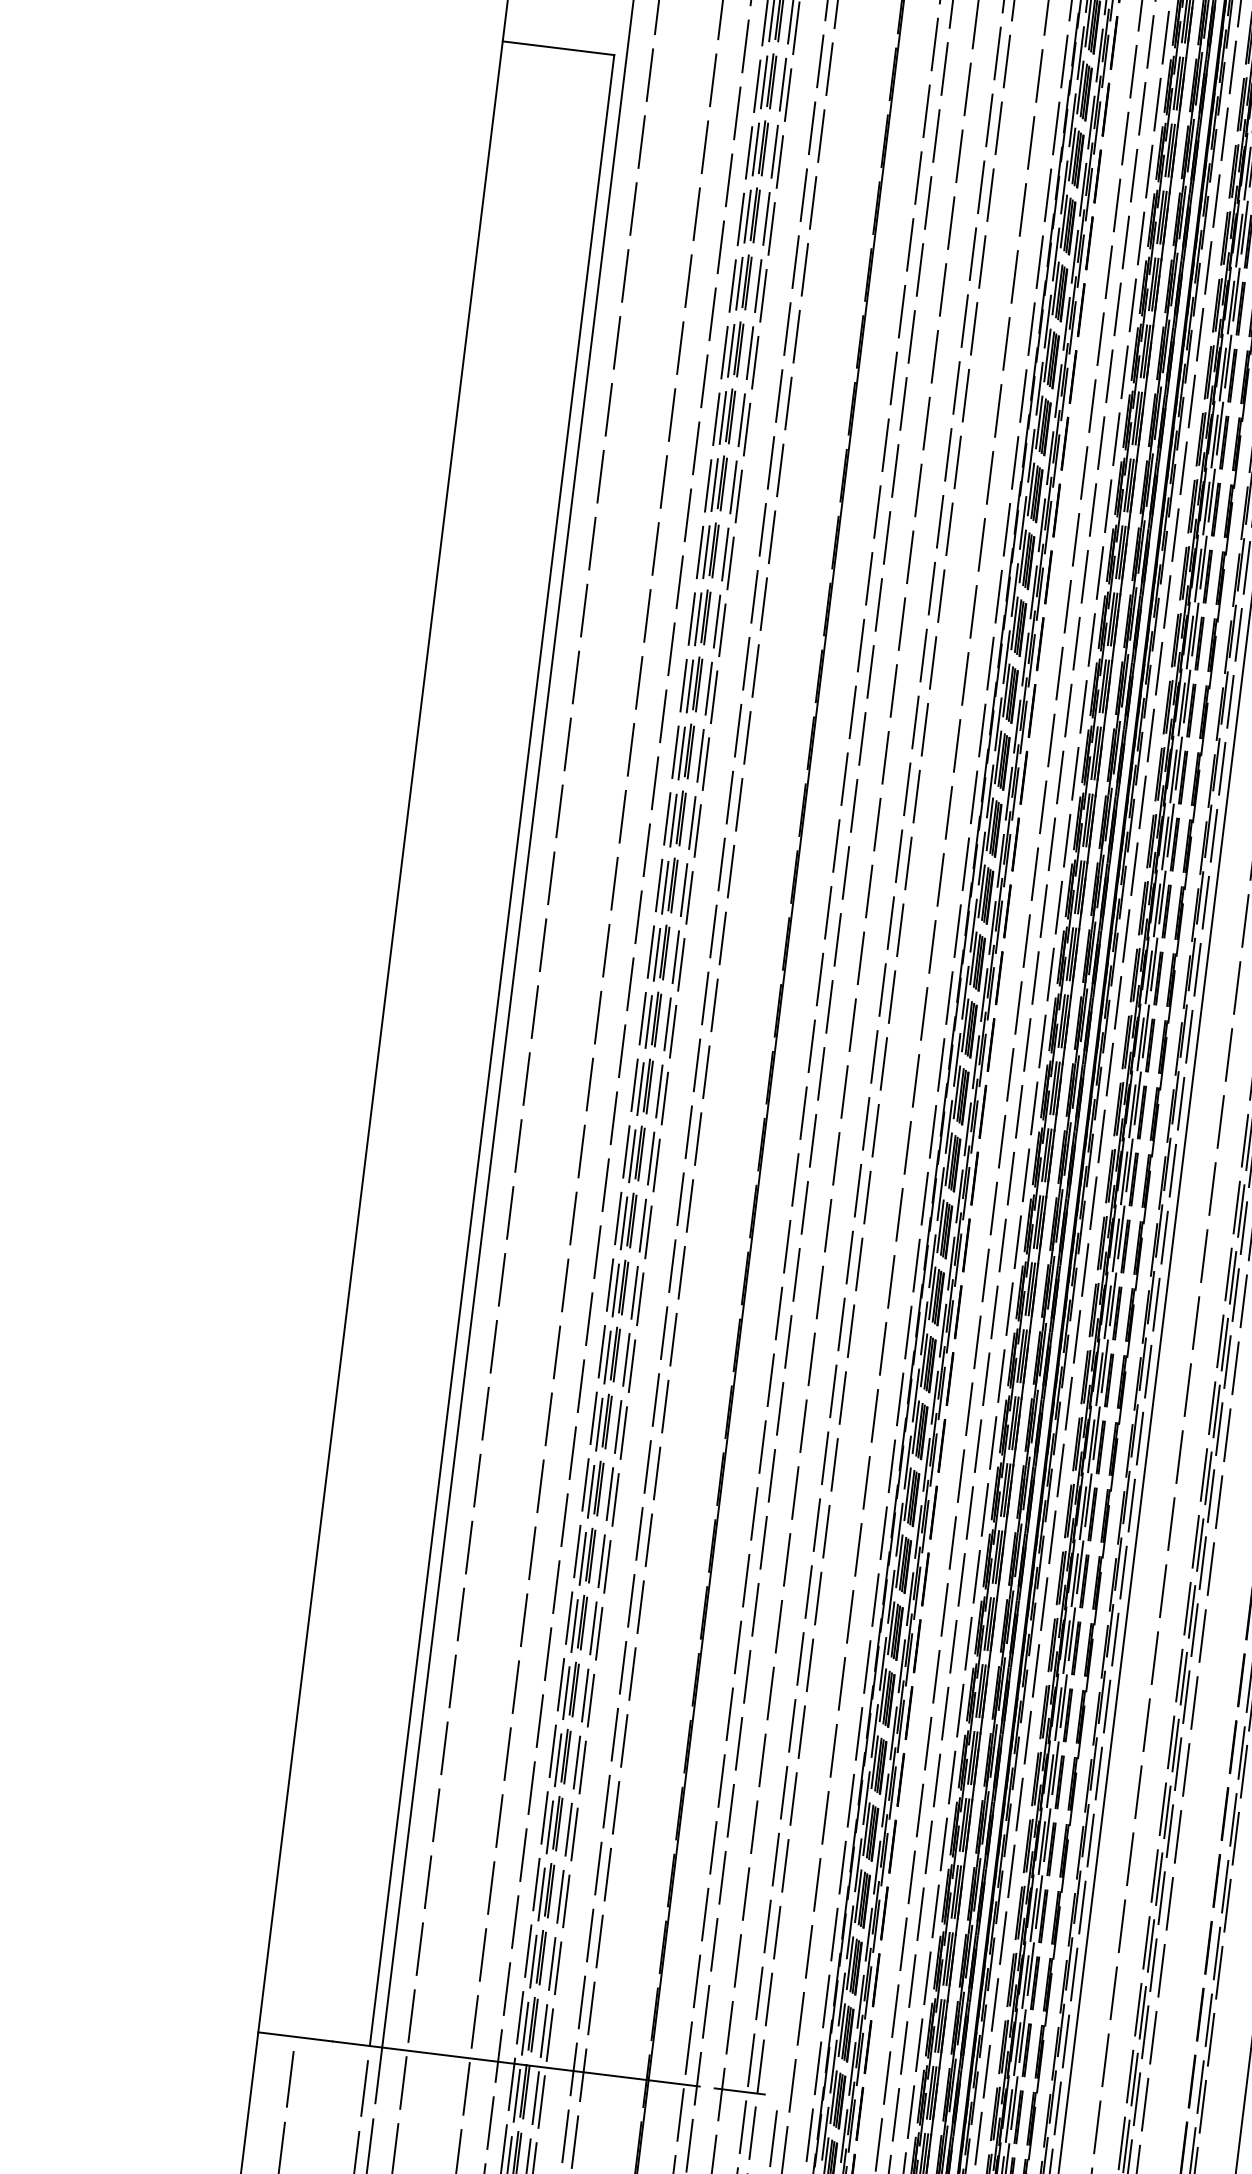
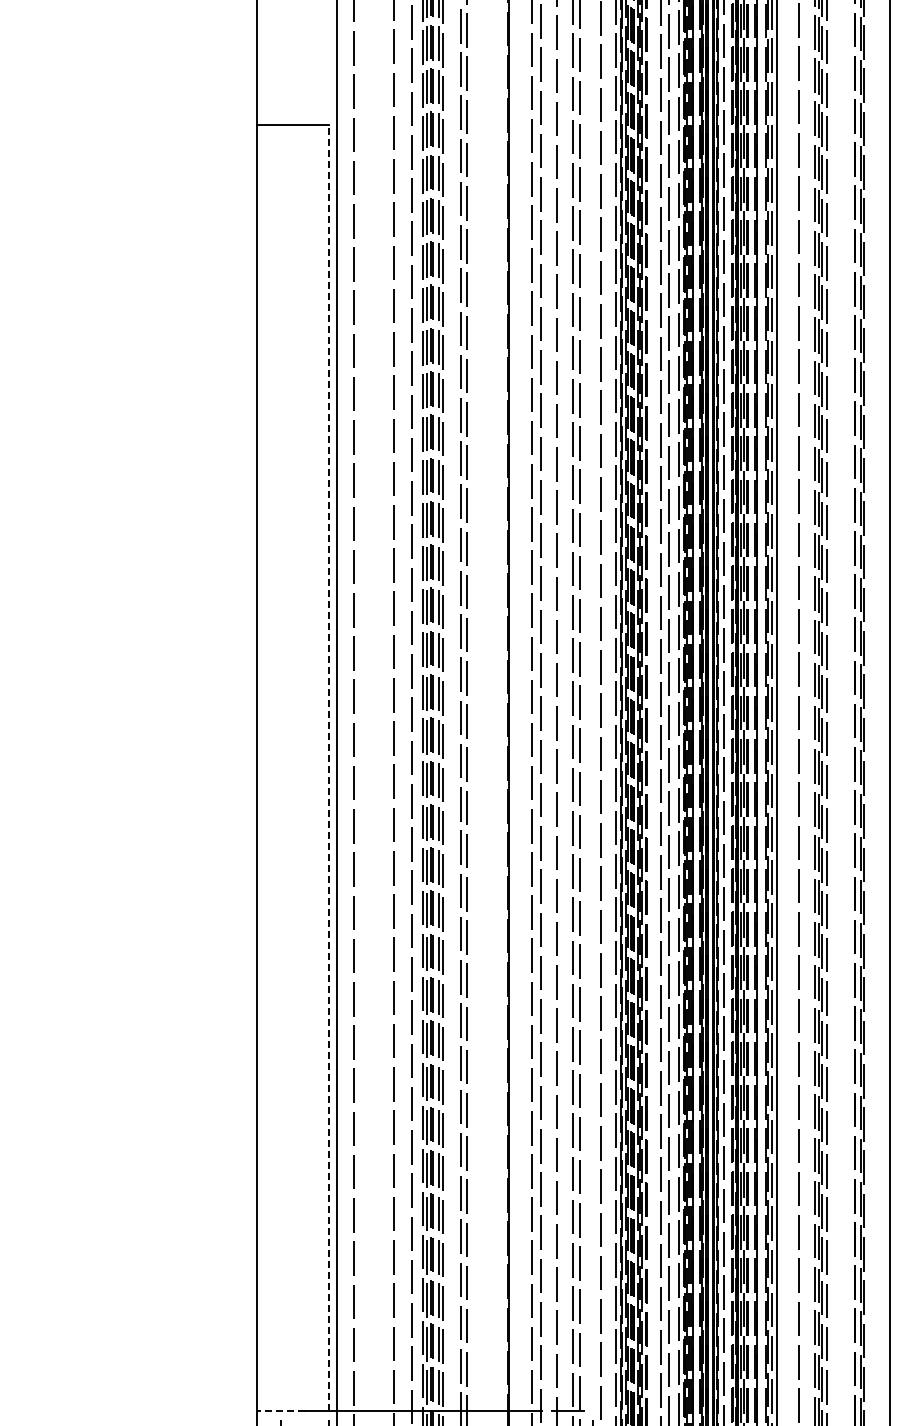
line: (492, 1050) -> (329, 767), solid -> dashed
line: (294, 2036) -> (280, 1410), solid -> dashed

